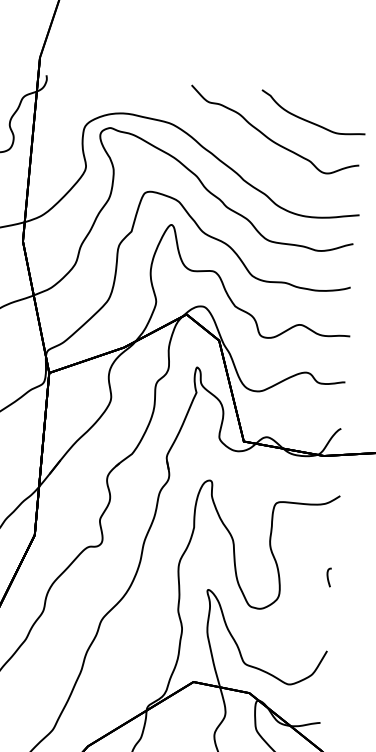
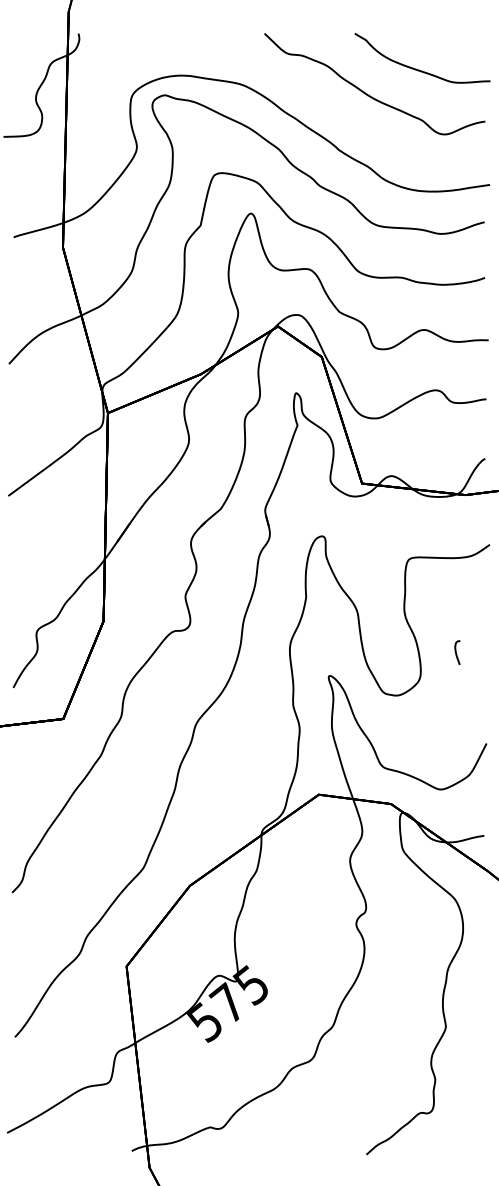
curve: (328, 577) -> (456, 652), moved

